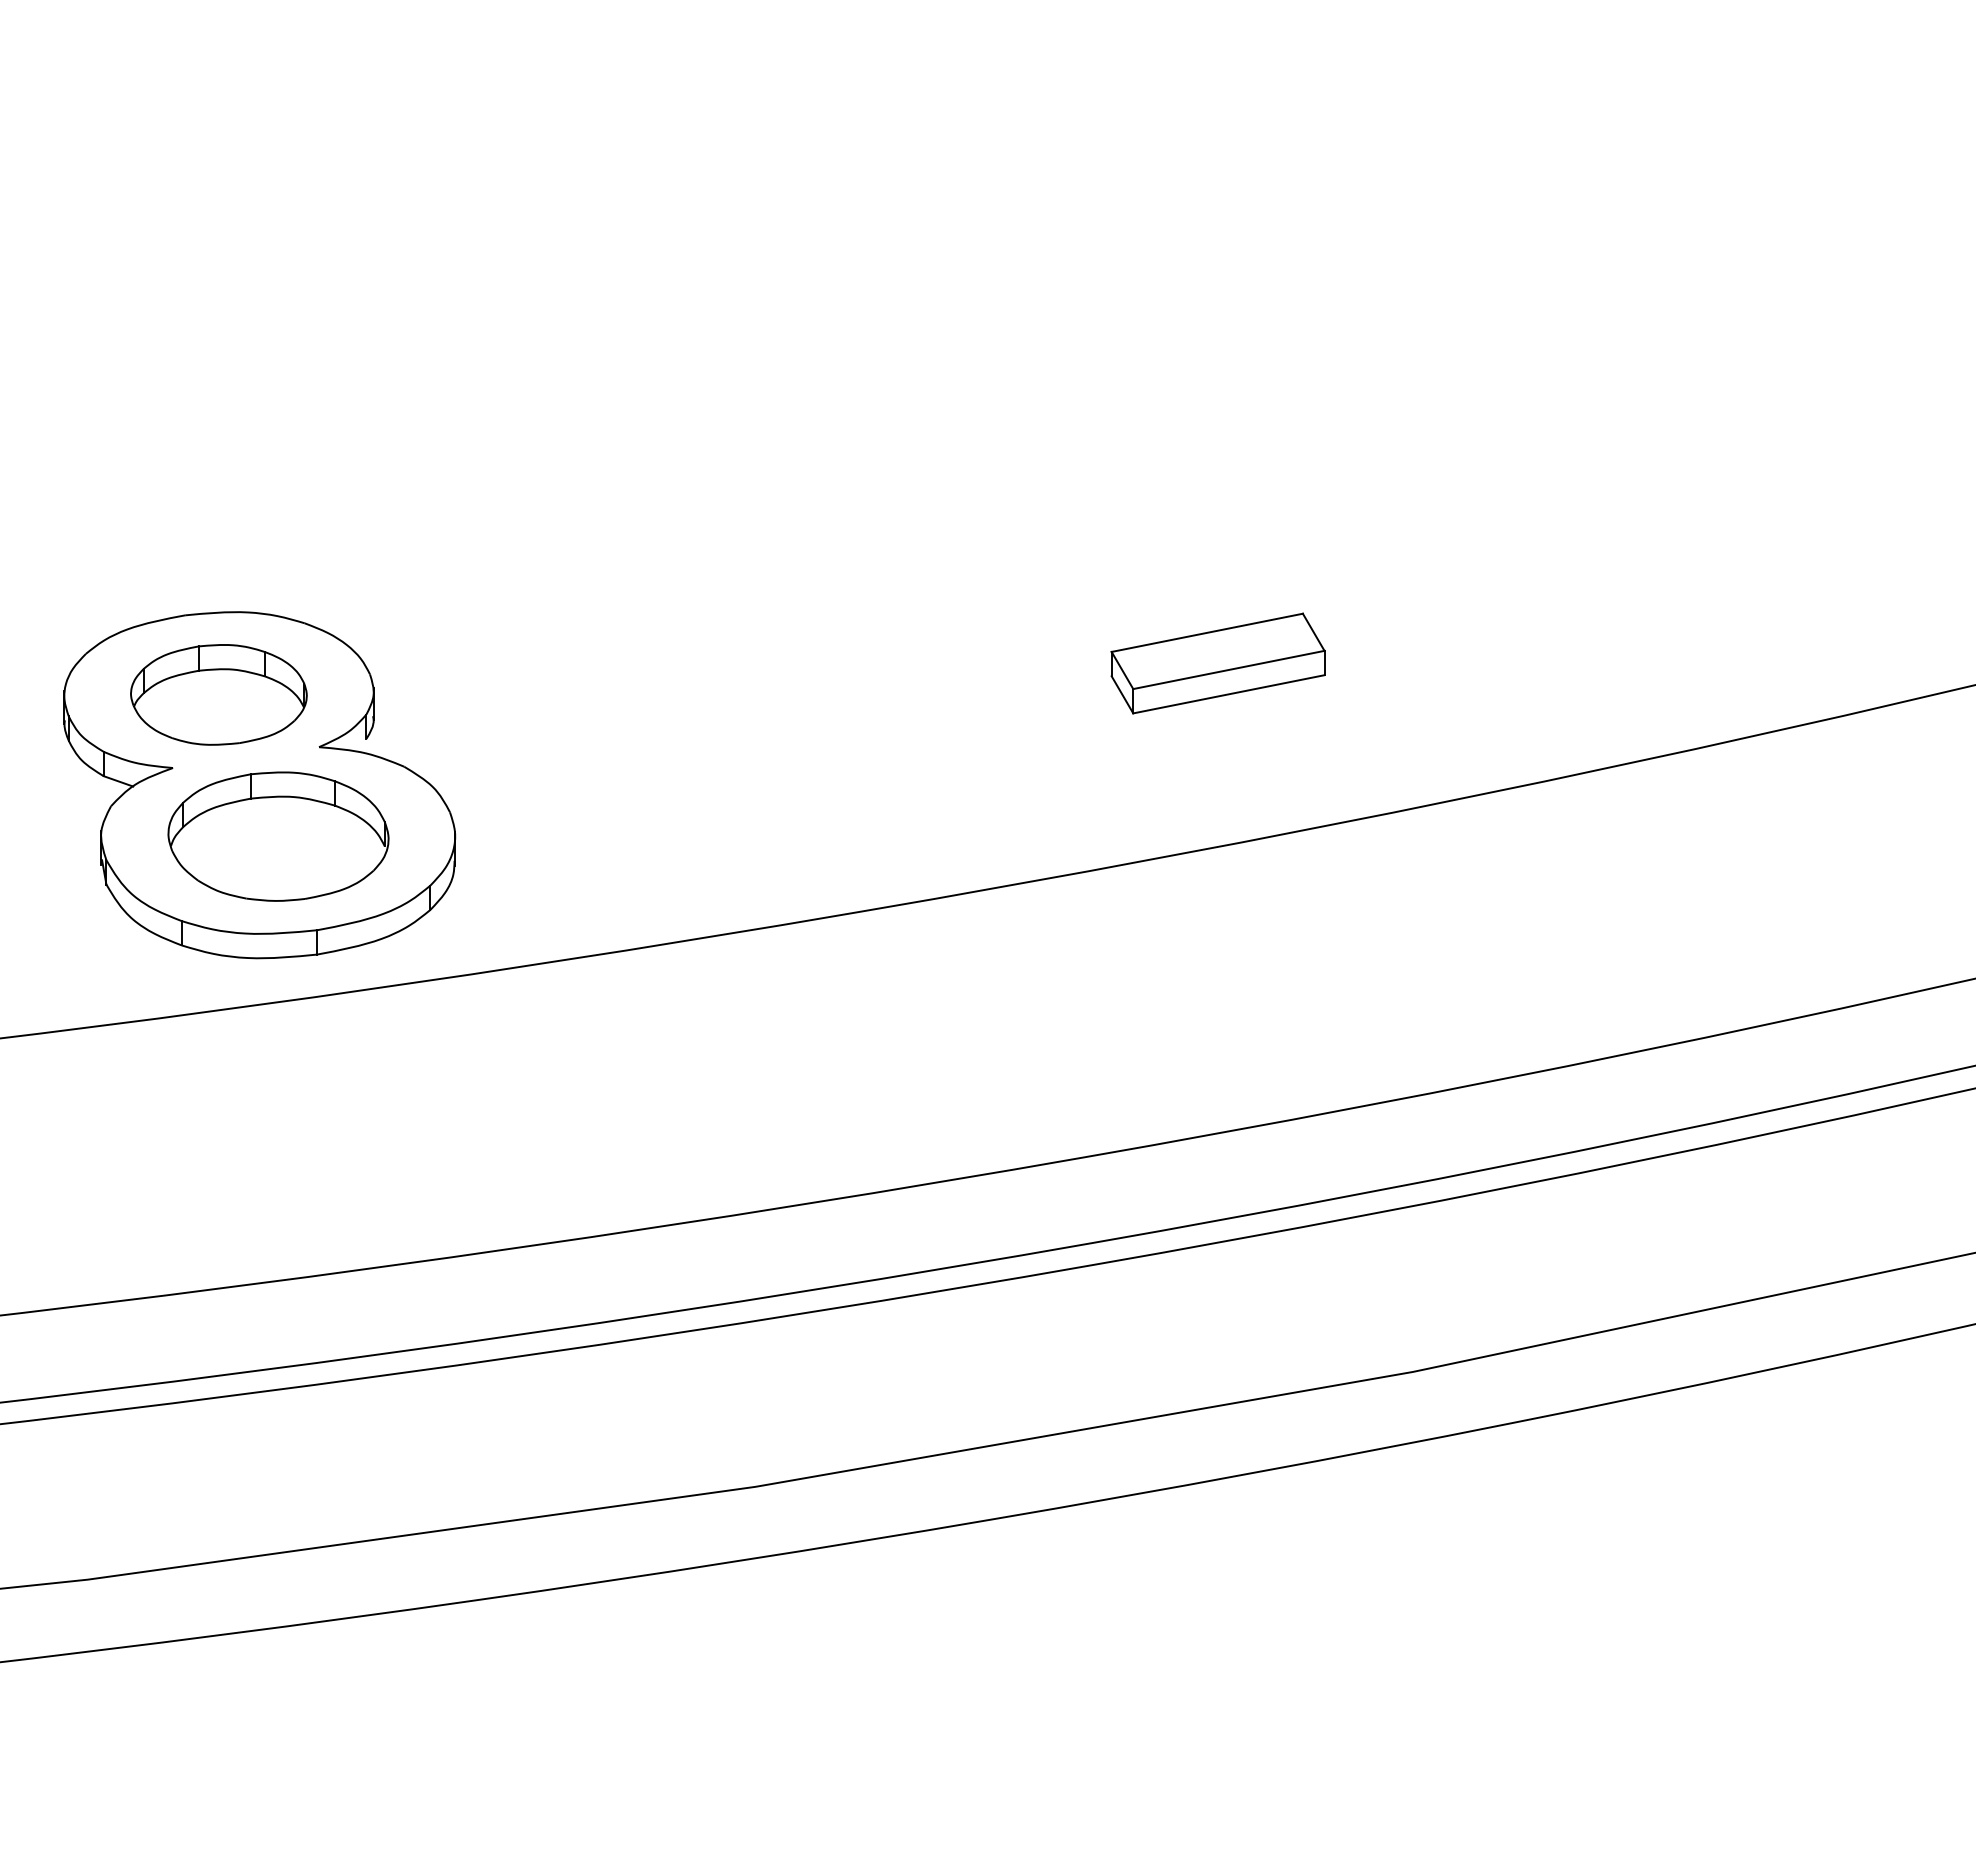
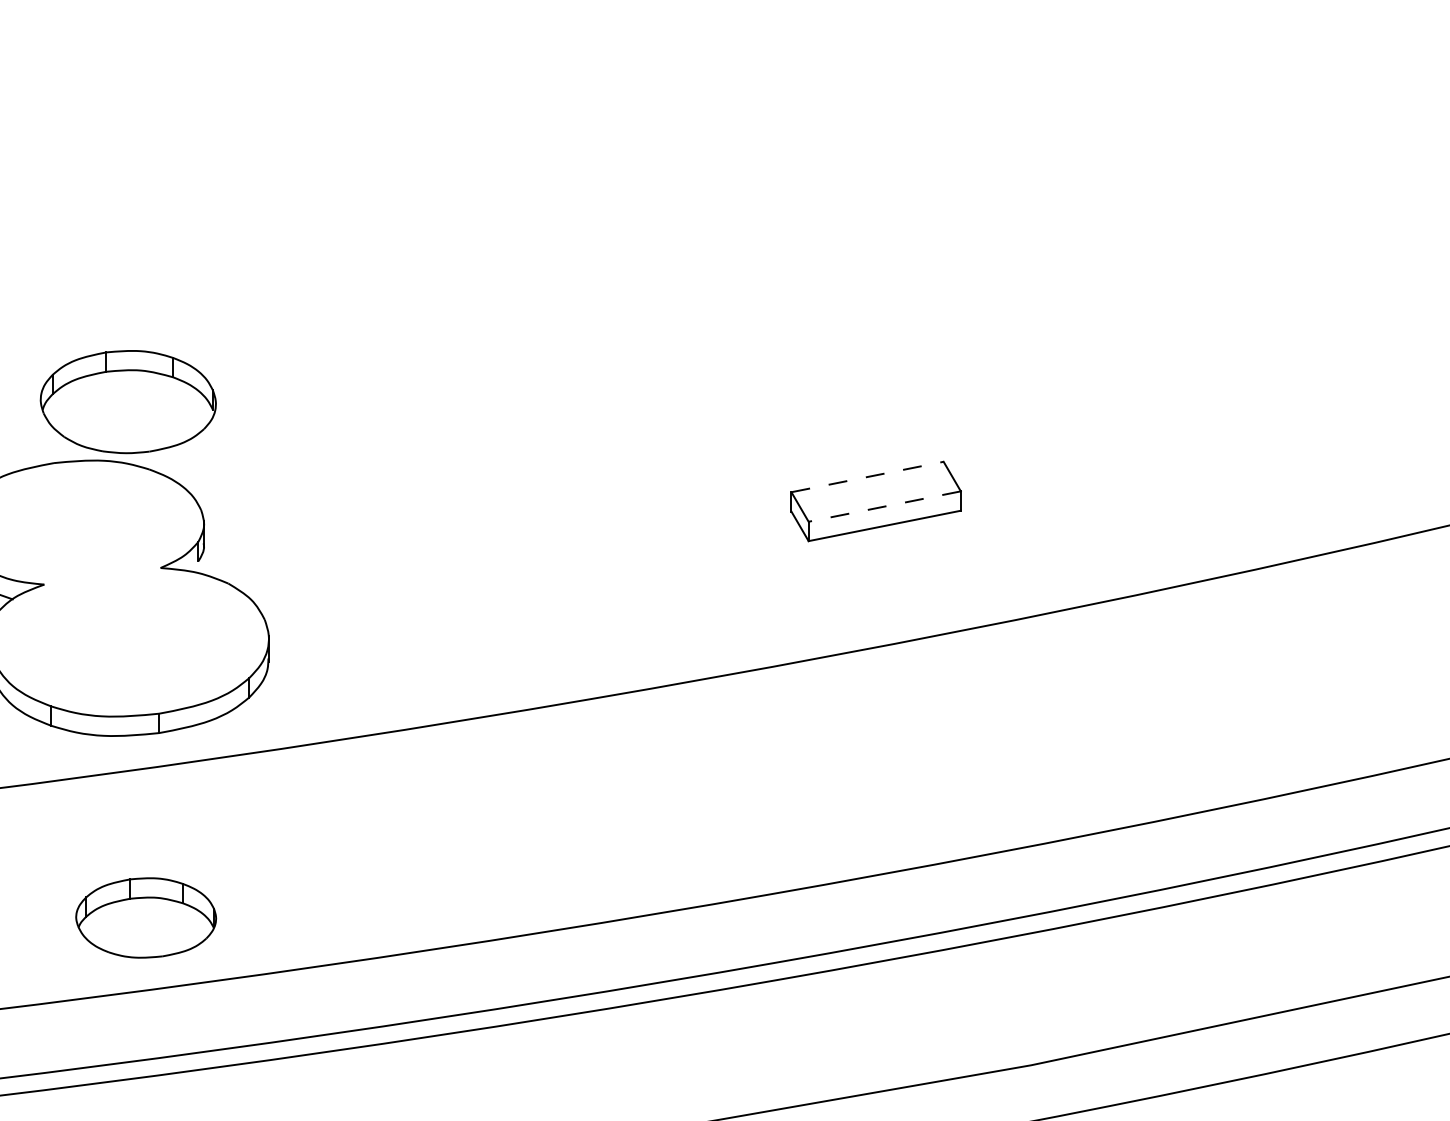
line: (1207, 632) -> (867, 476), solid -> dashed
line: (1228, 669) -> (884, 506), solid -> dashed
part: (218, 694) -> (145, 917), moved
part: (278, 836) -> (128, 401), moved

